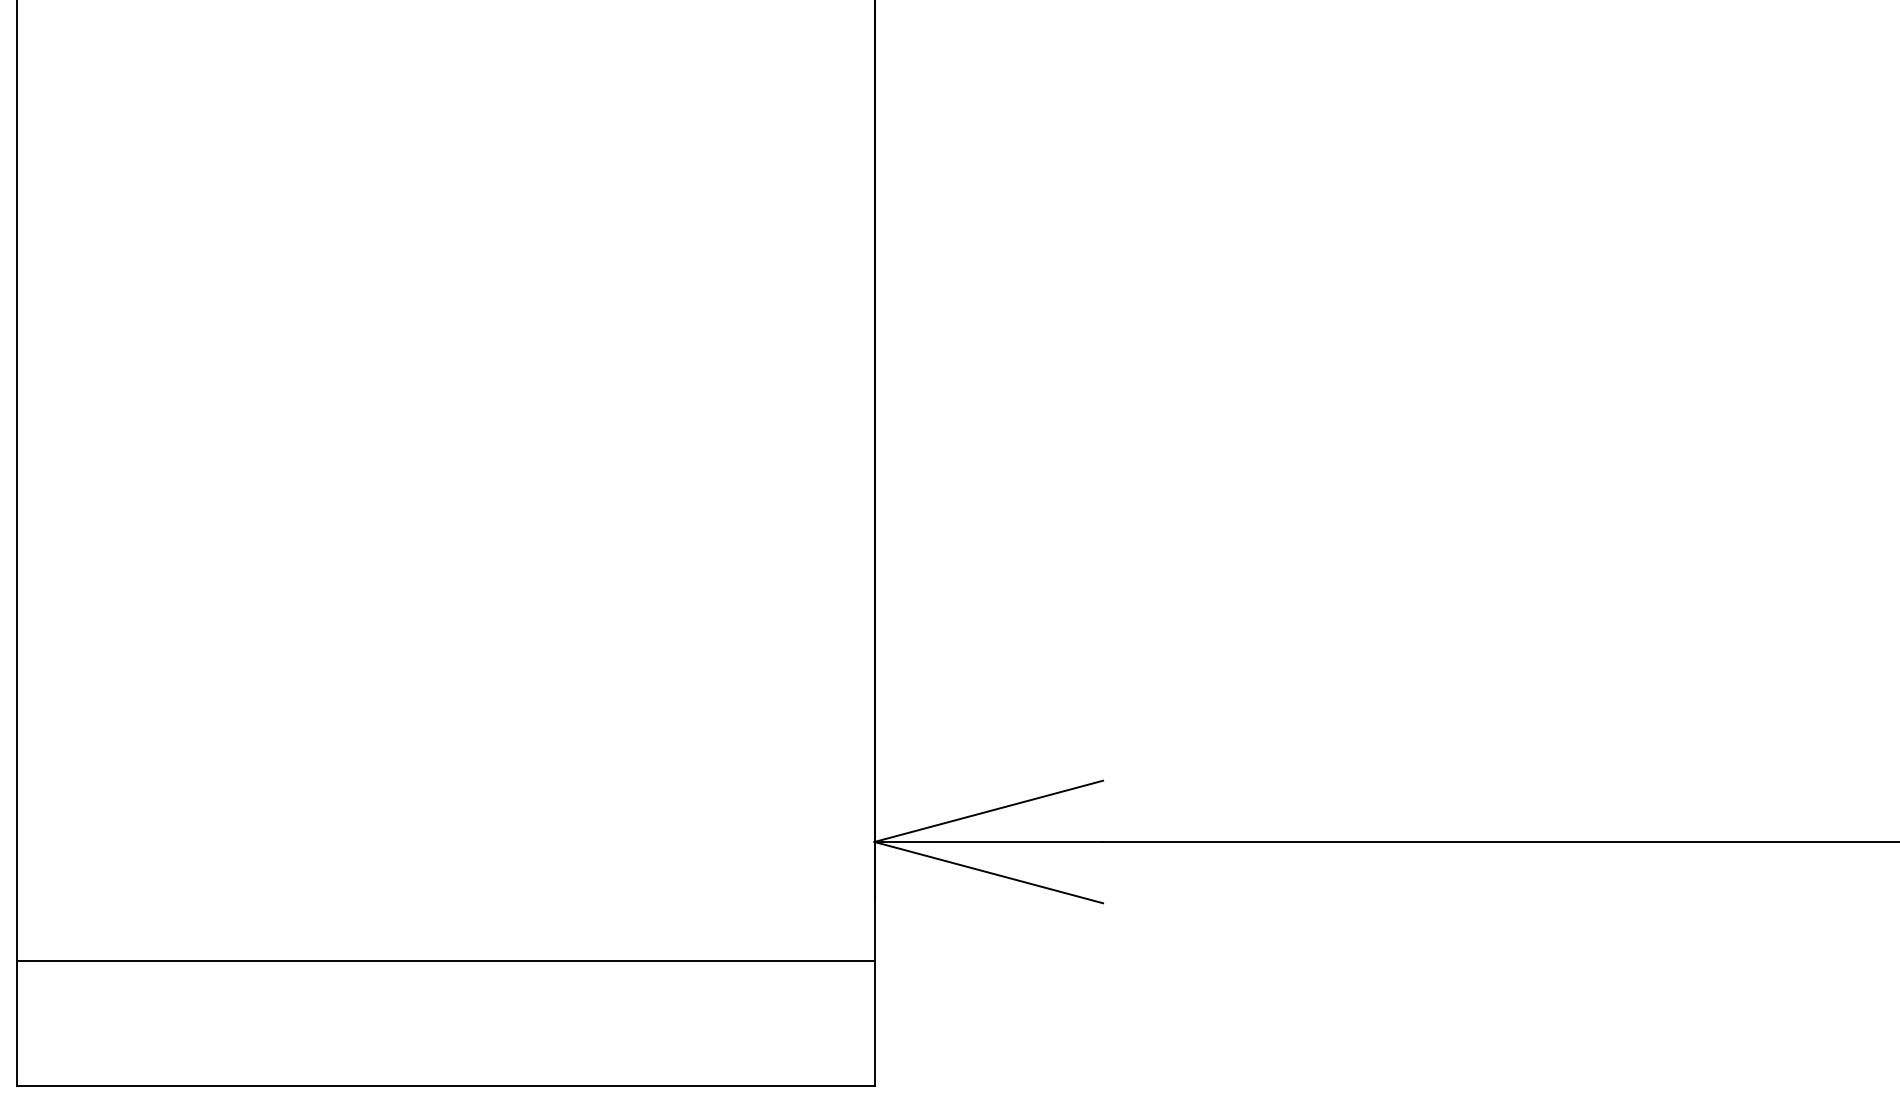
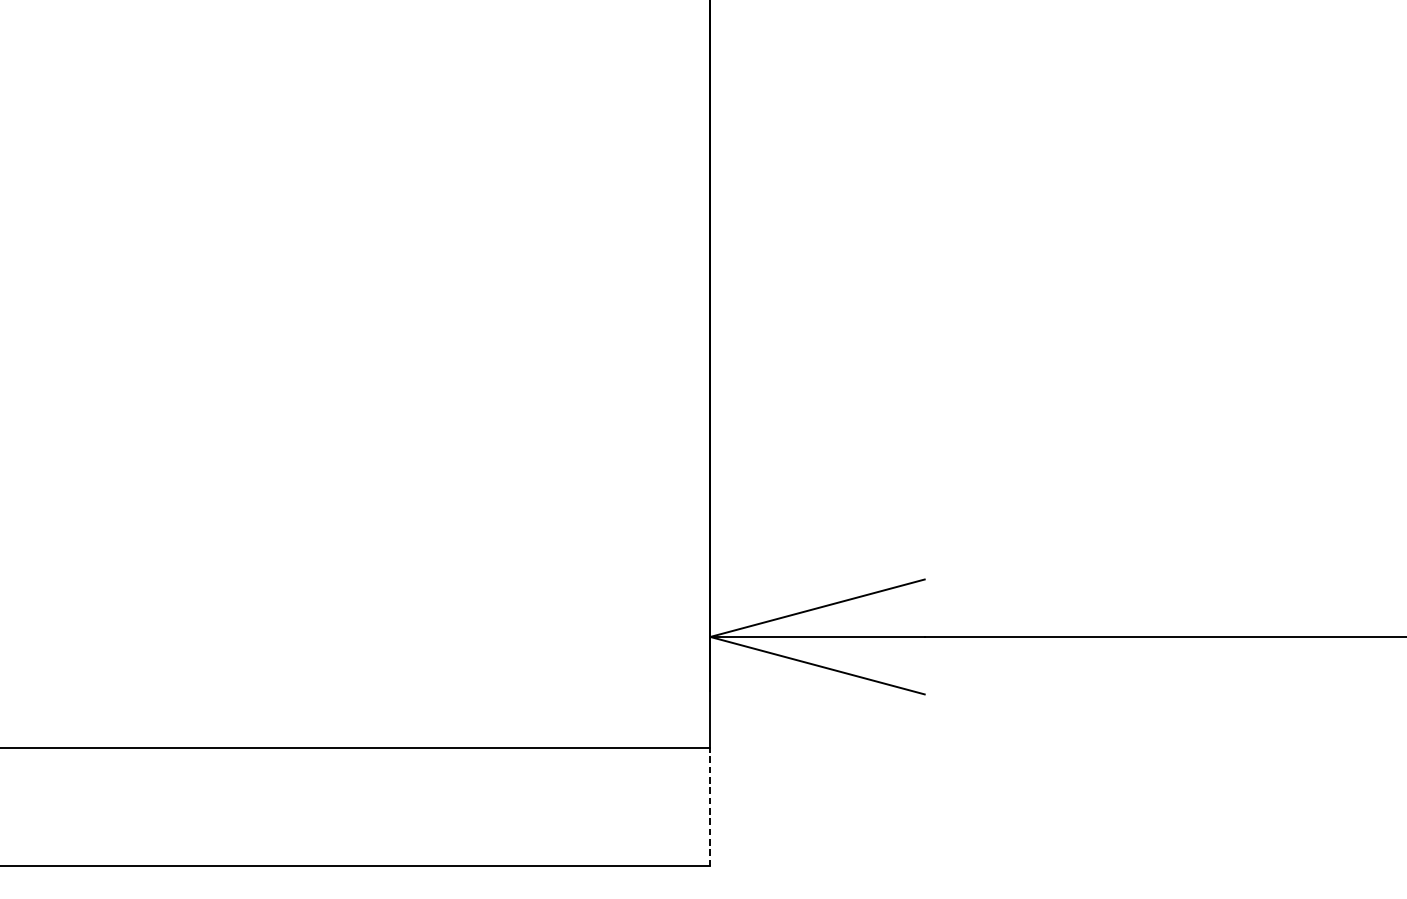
line: (874, 1023) -> (710, 807), solid -> dashed

